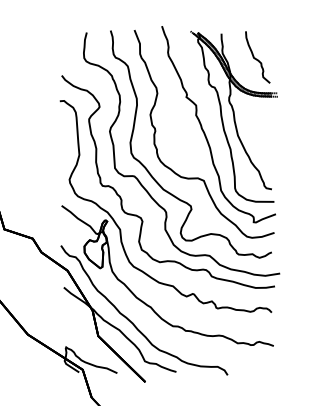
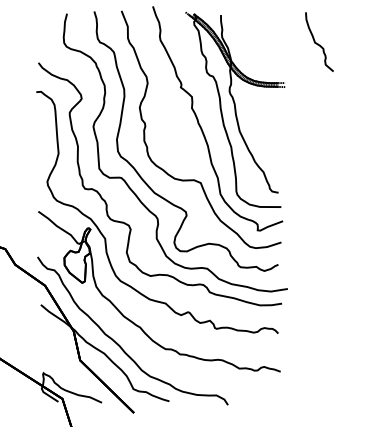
part: (257, 57) -> (319, 42), moved

